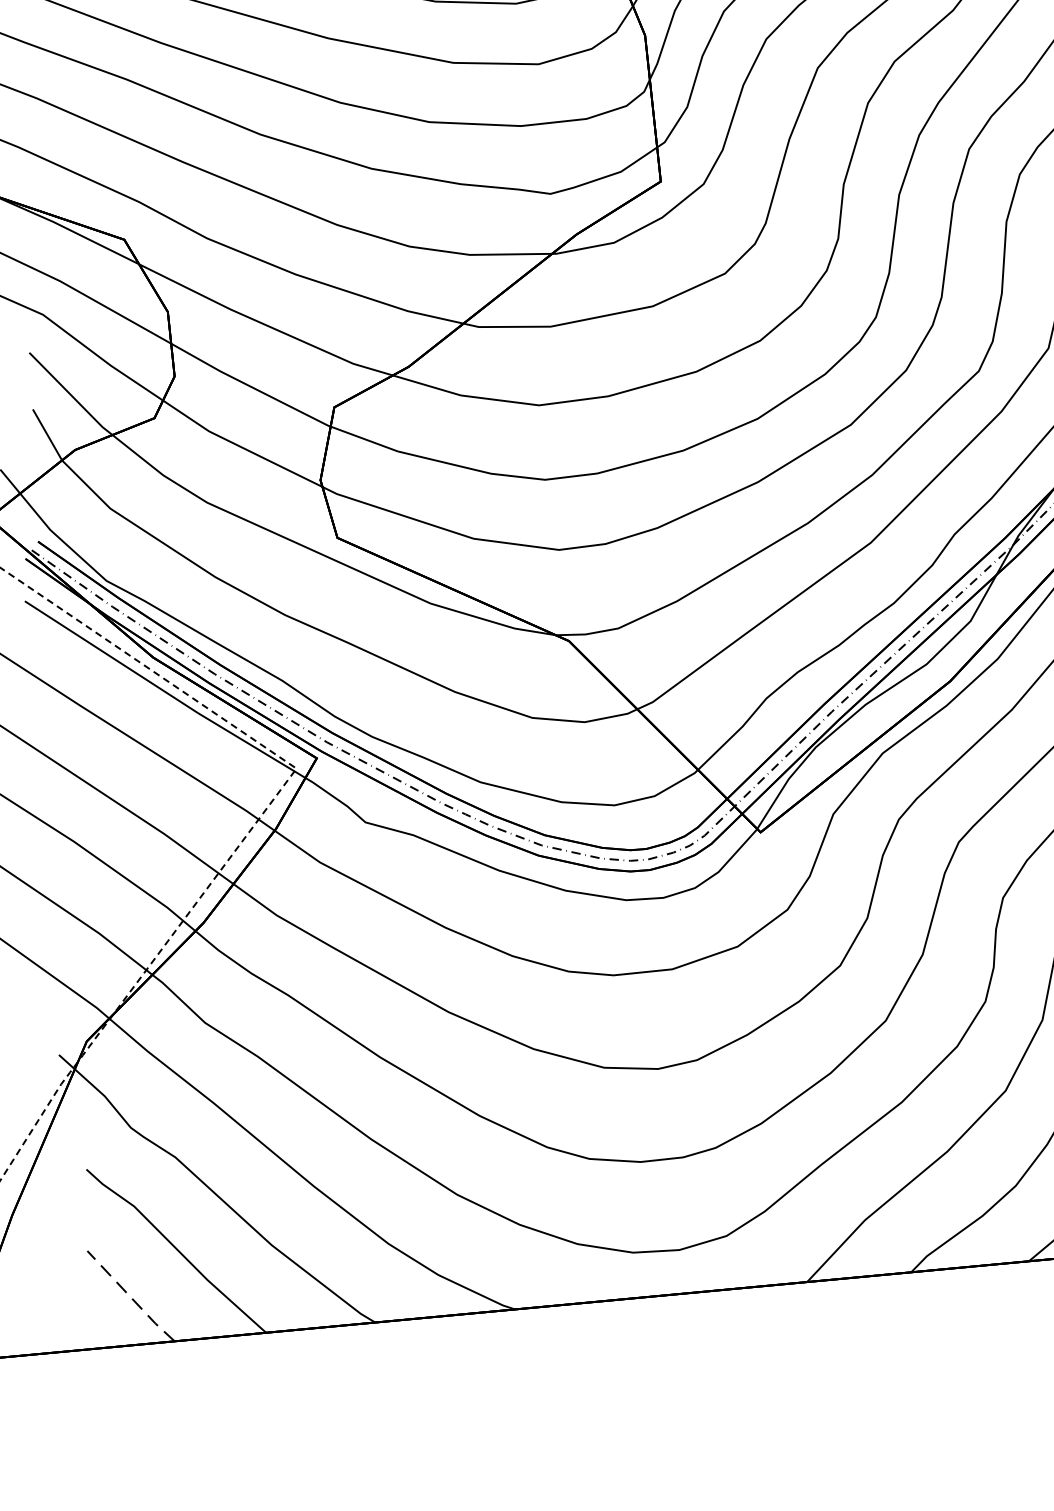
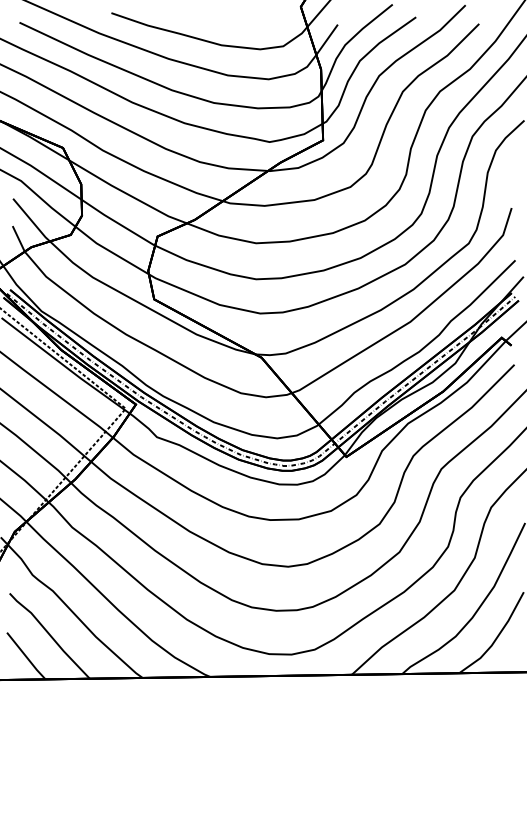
line: (131, 1297) -> (26, 656), dashed -> solid

